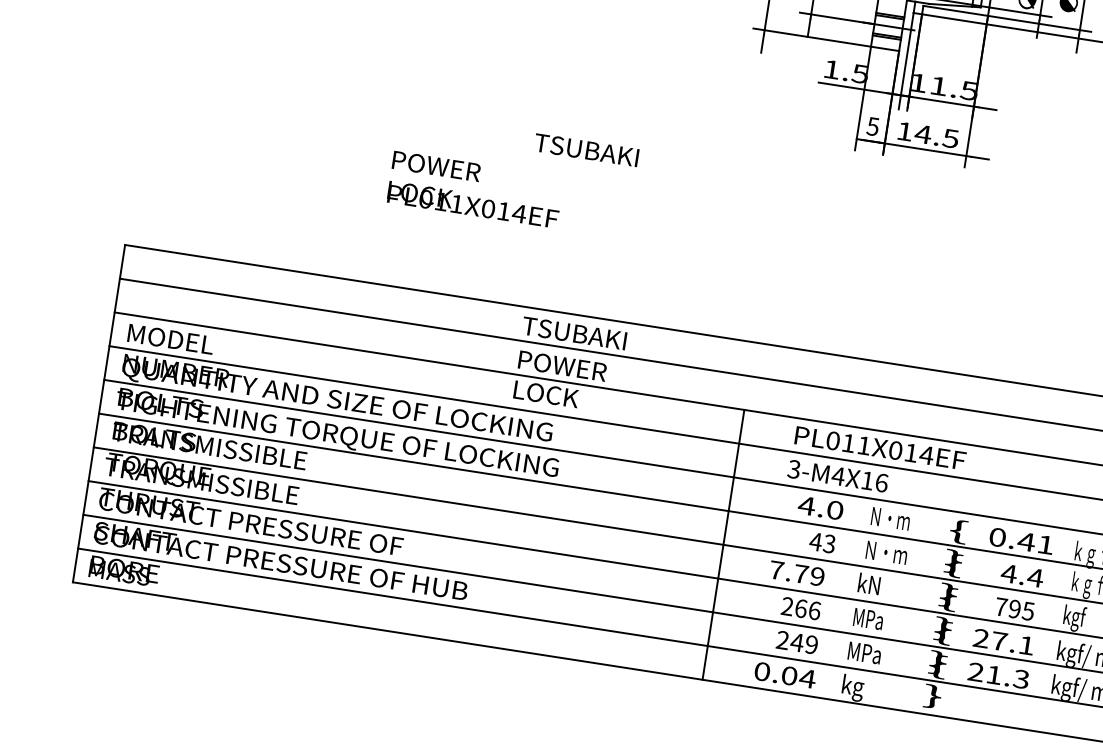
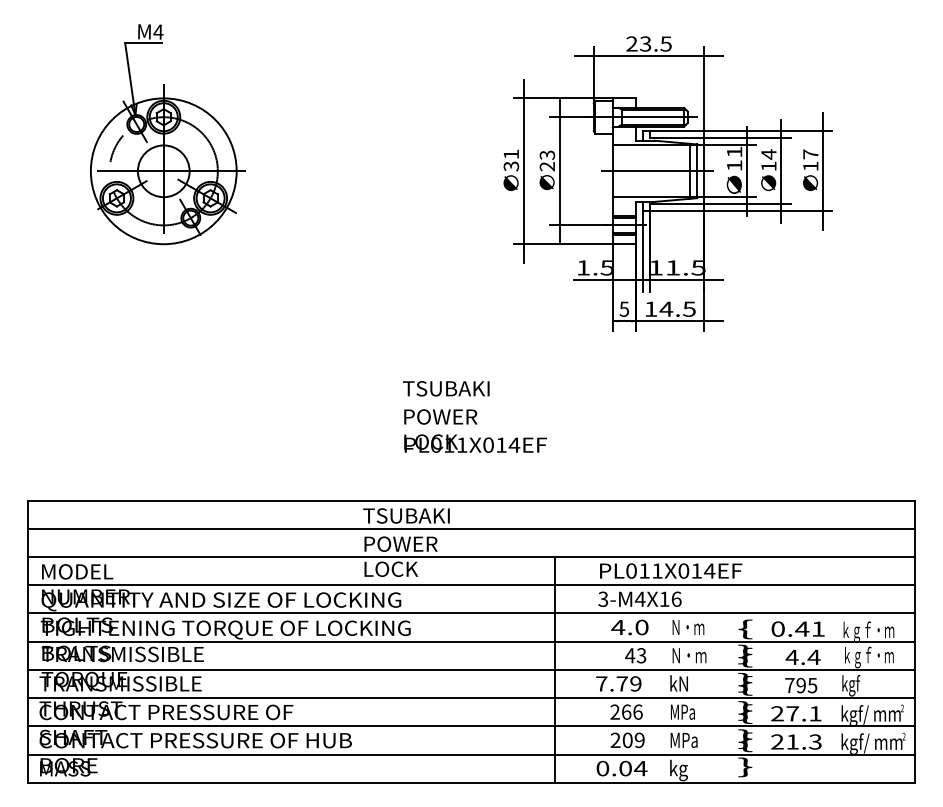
text: (586, 149) -> (446, 388), moved
text: (475, 189) -> (475, 430), moved
text: (797, 642) -> (627, 740), 249 -> 209

